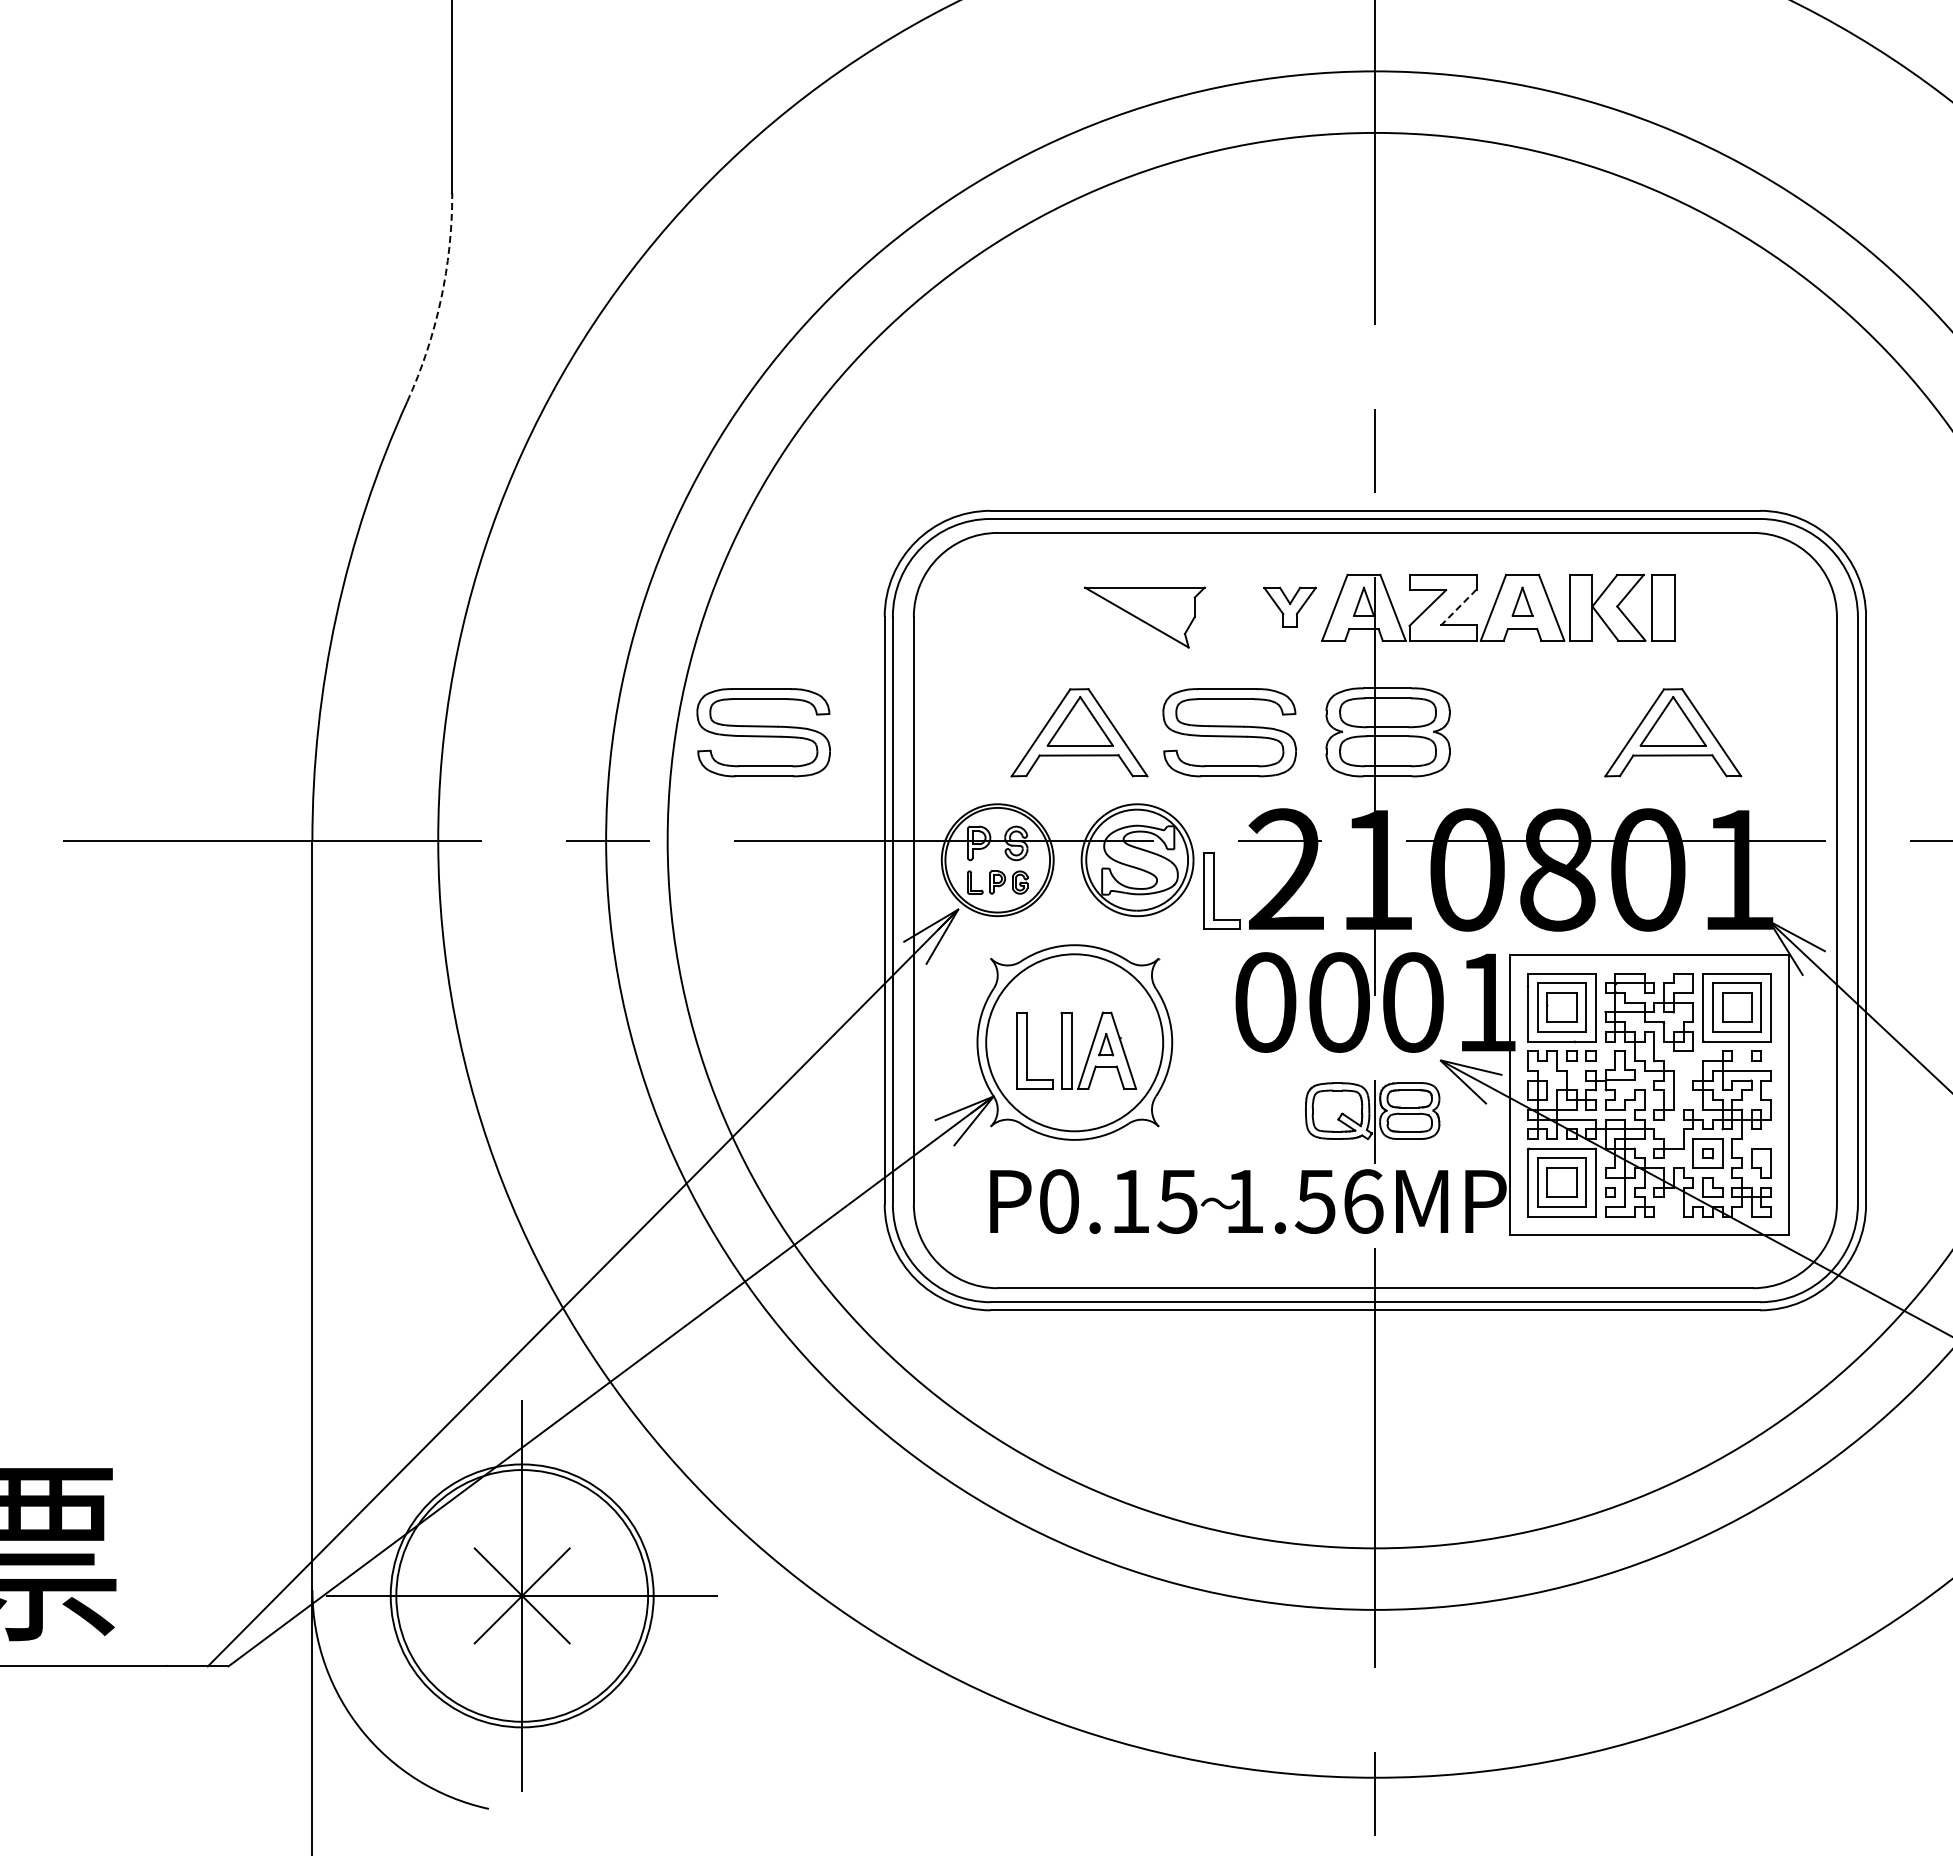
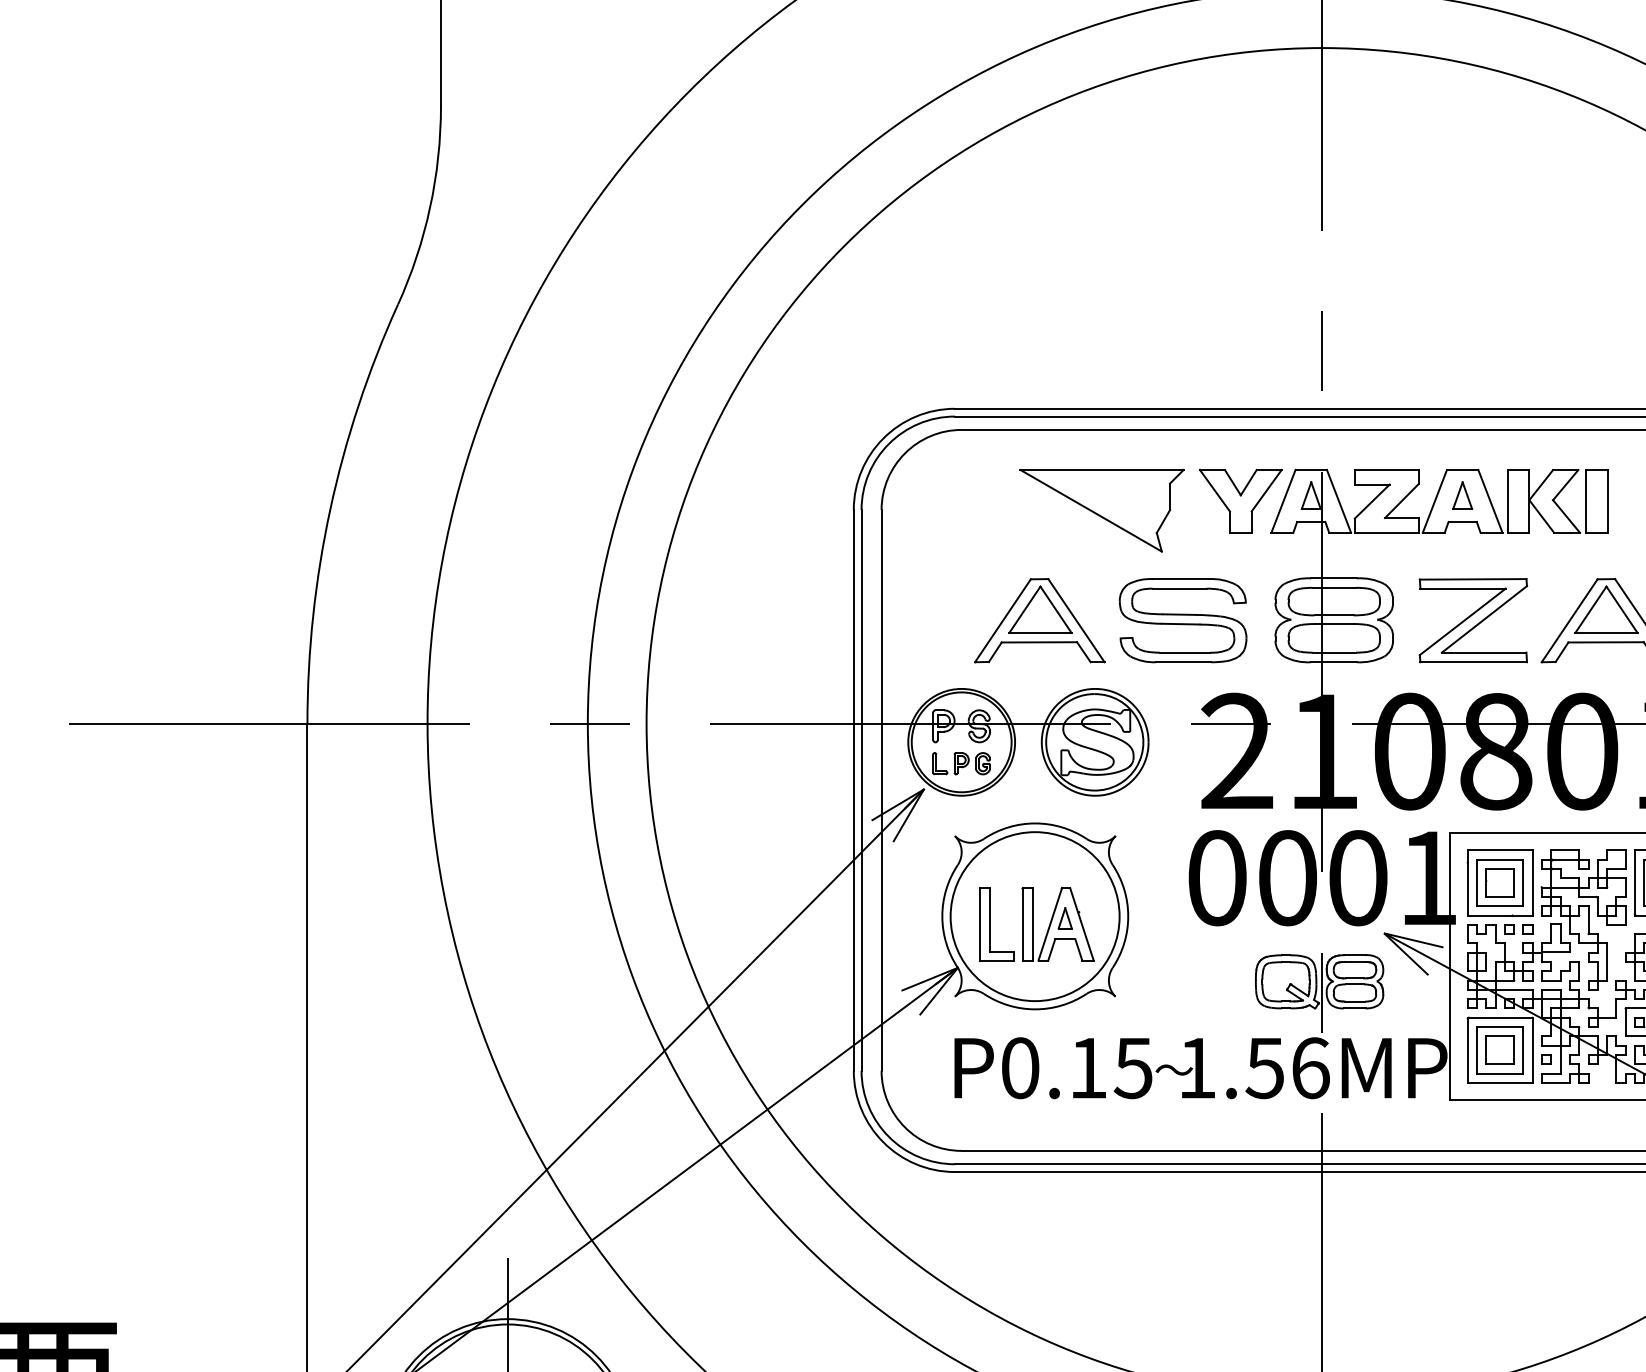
arc: (440, 300) -> (429, 208), dashed -> solid
part: (1289, 607) -> (1240, 501), size x1.67
line: (1458, 607) -> (1401, 501), dashed -> solid
part: (1144, 617) -> (1101, 510), size x1.43
part: (763, 732) -> (738, 620), removed
part: (1533, 732) -> (1473, 620), added
part: (1214, 890) -> (1168, 771), removed

